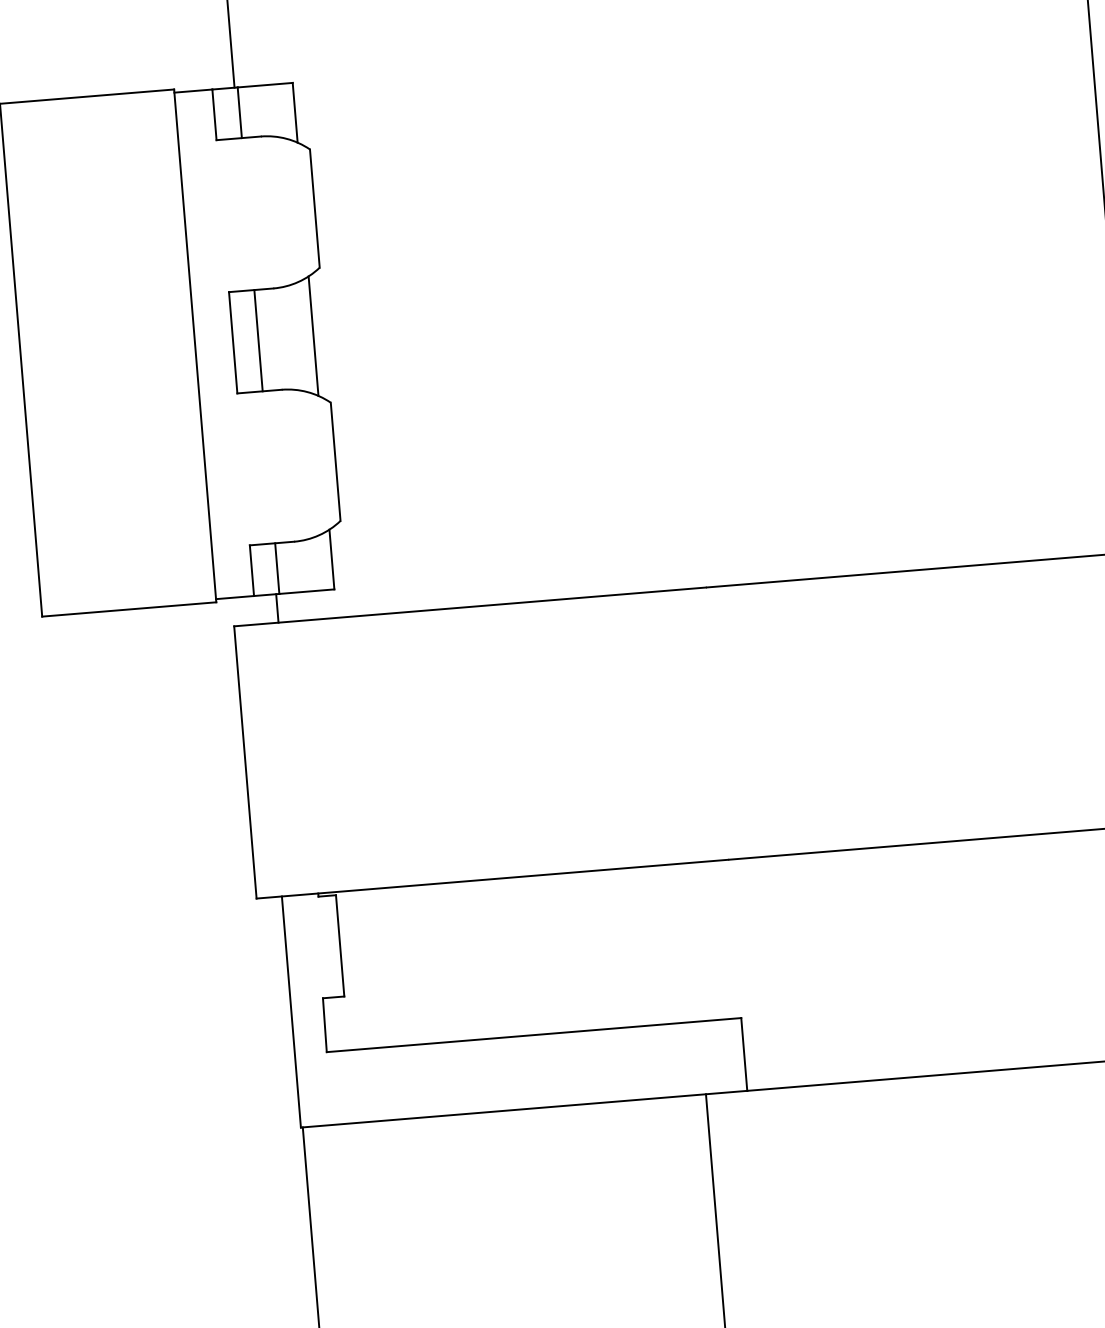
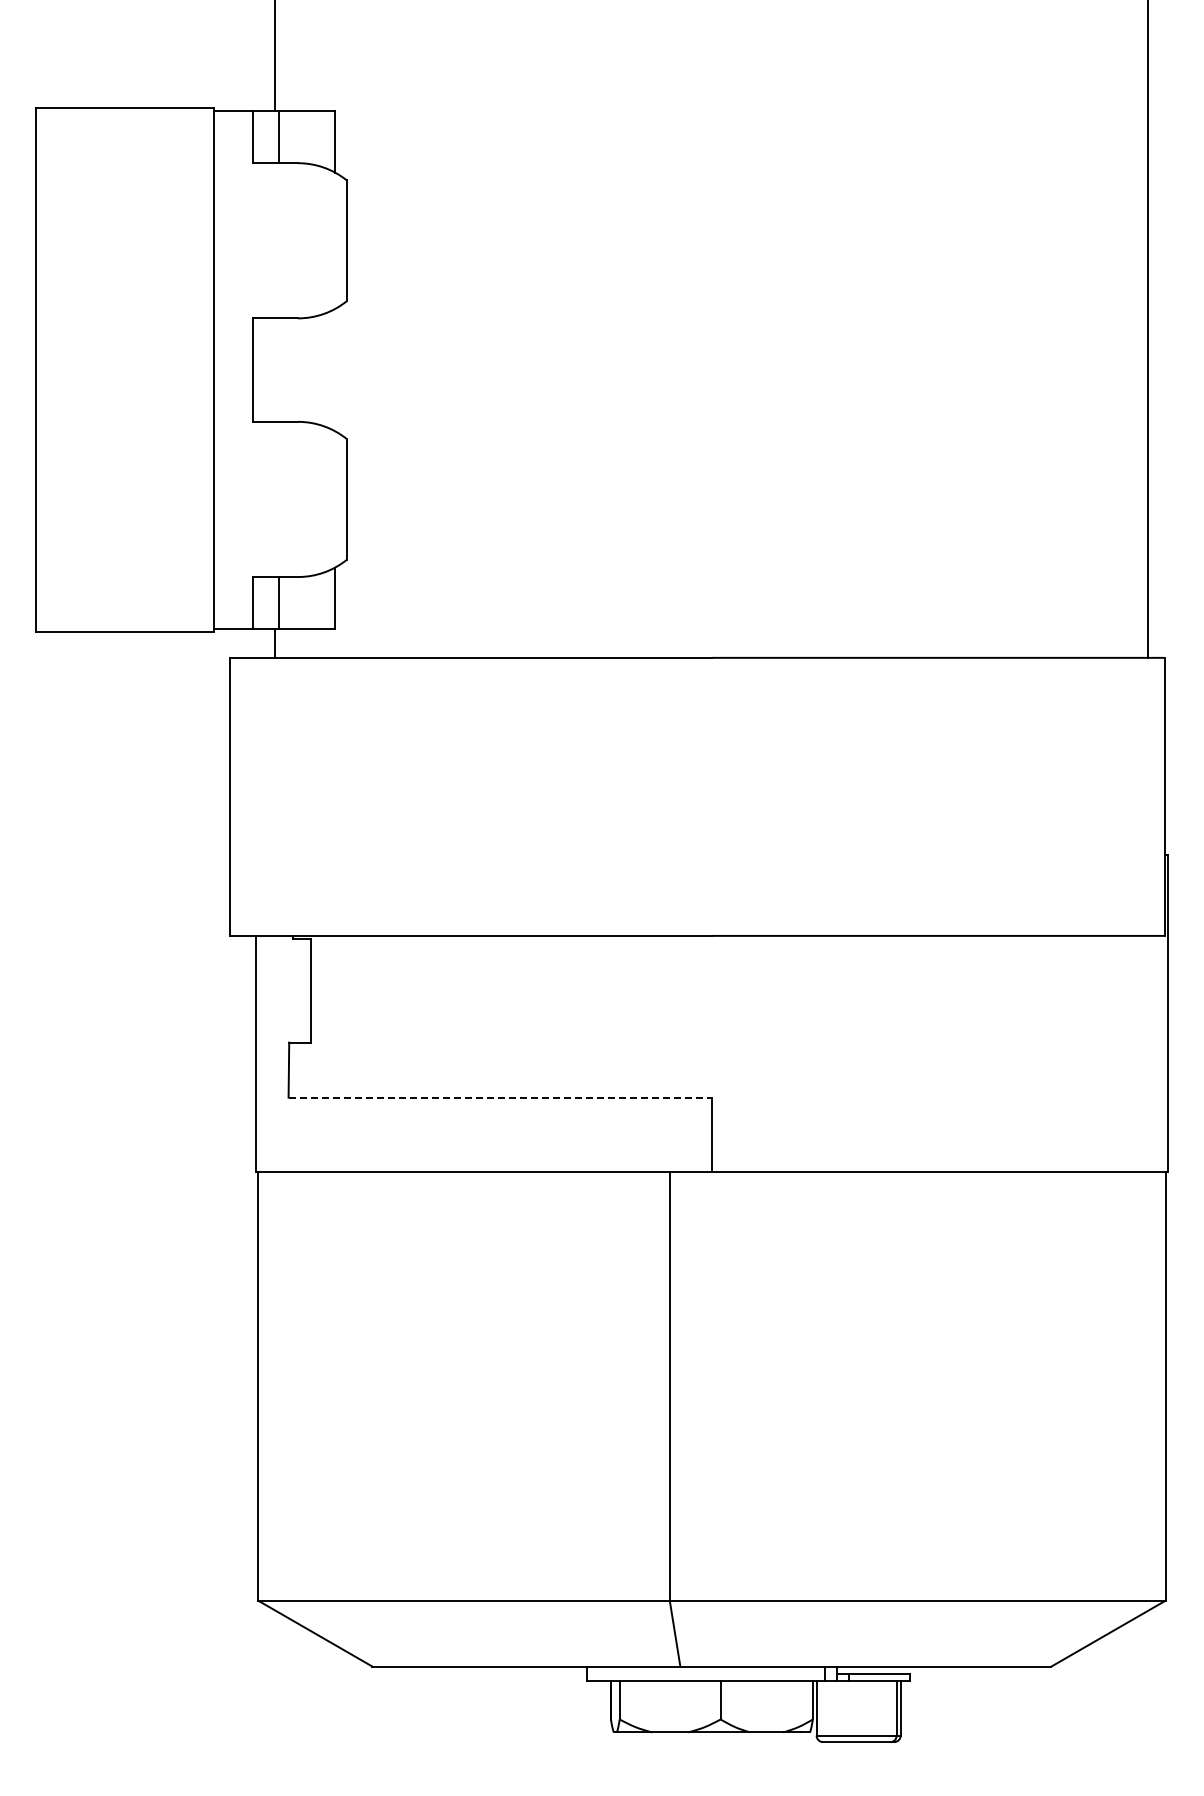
line: (313, 336) -> (334, 370), removed
line: (258, 340) -> (278, 369), removed
line: (534, 1035) -> (500, 1097), solid -> dashed

